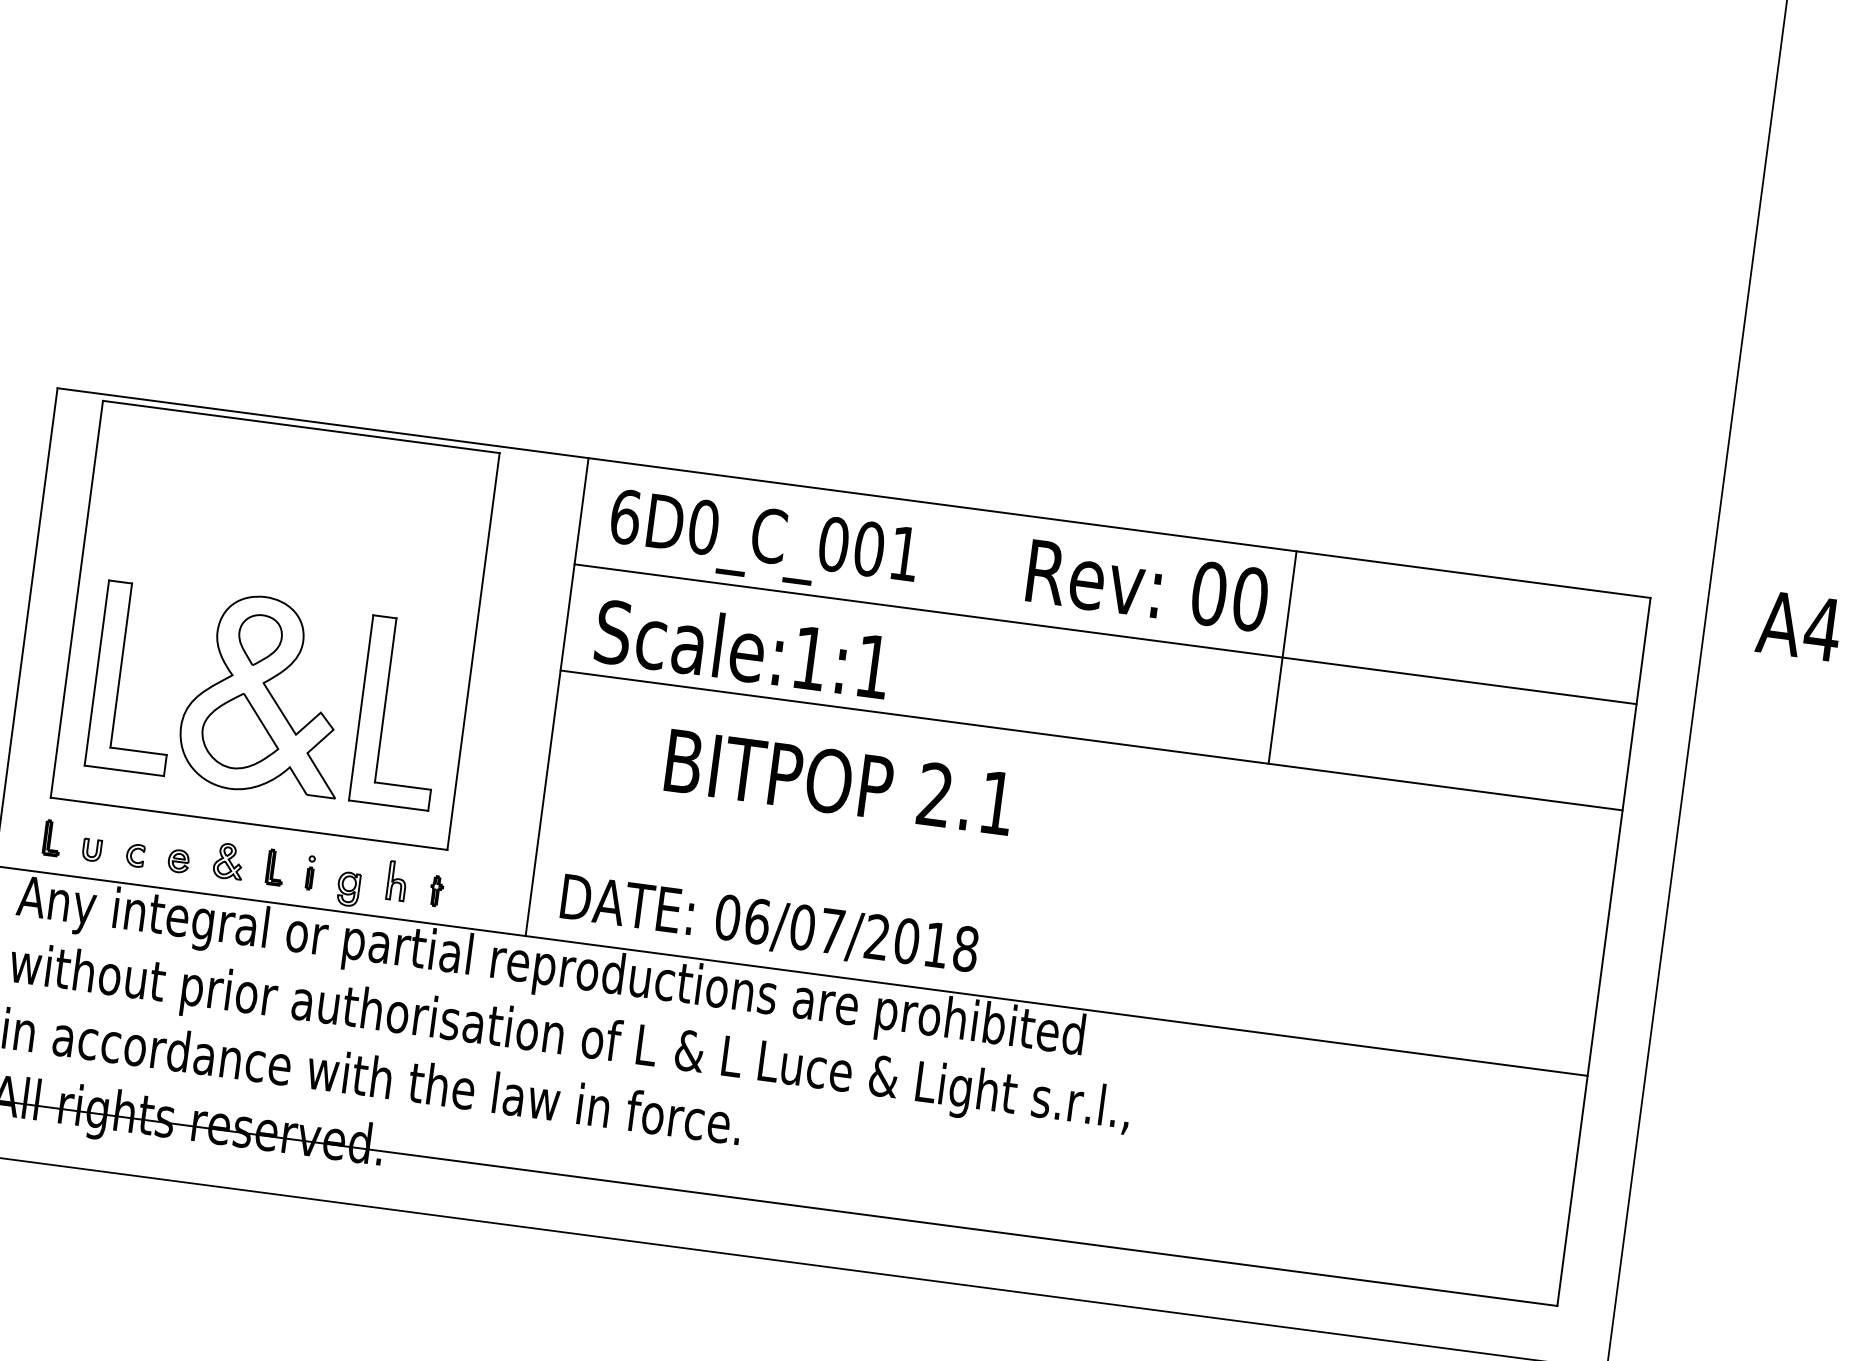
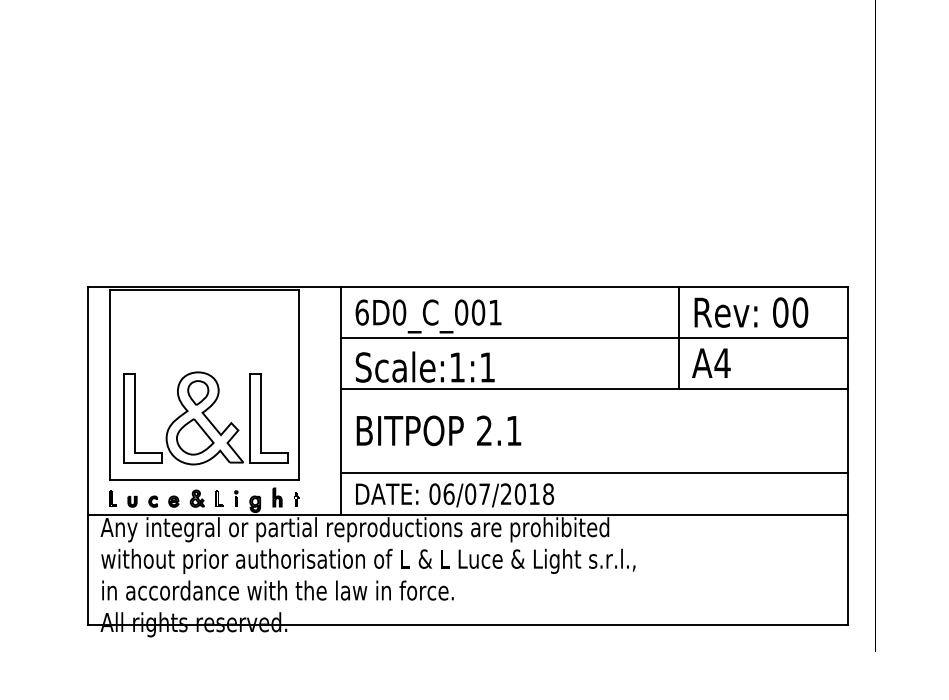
text: (1148, 585) -> (751, 312), moved
text: (1799, 624) -> (711, 362), moved
text: (838, 781) -> (438, 430), moved
line: (1068, 918) -> (594, 473), added

